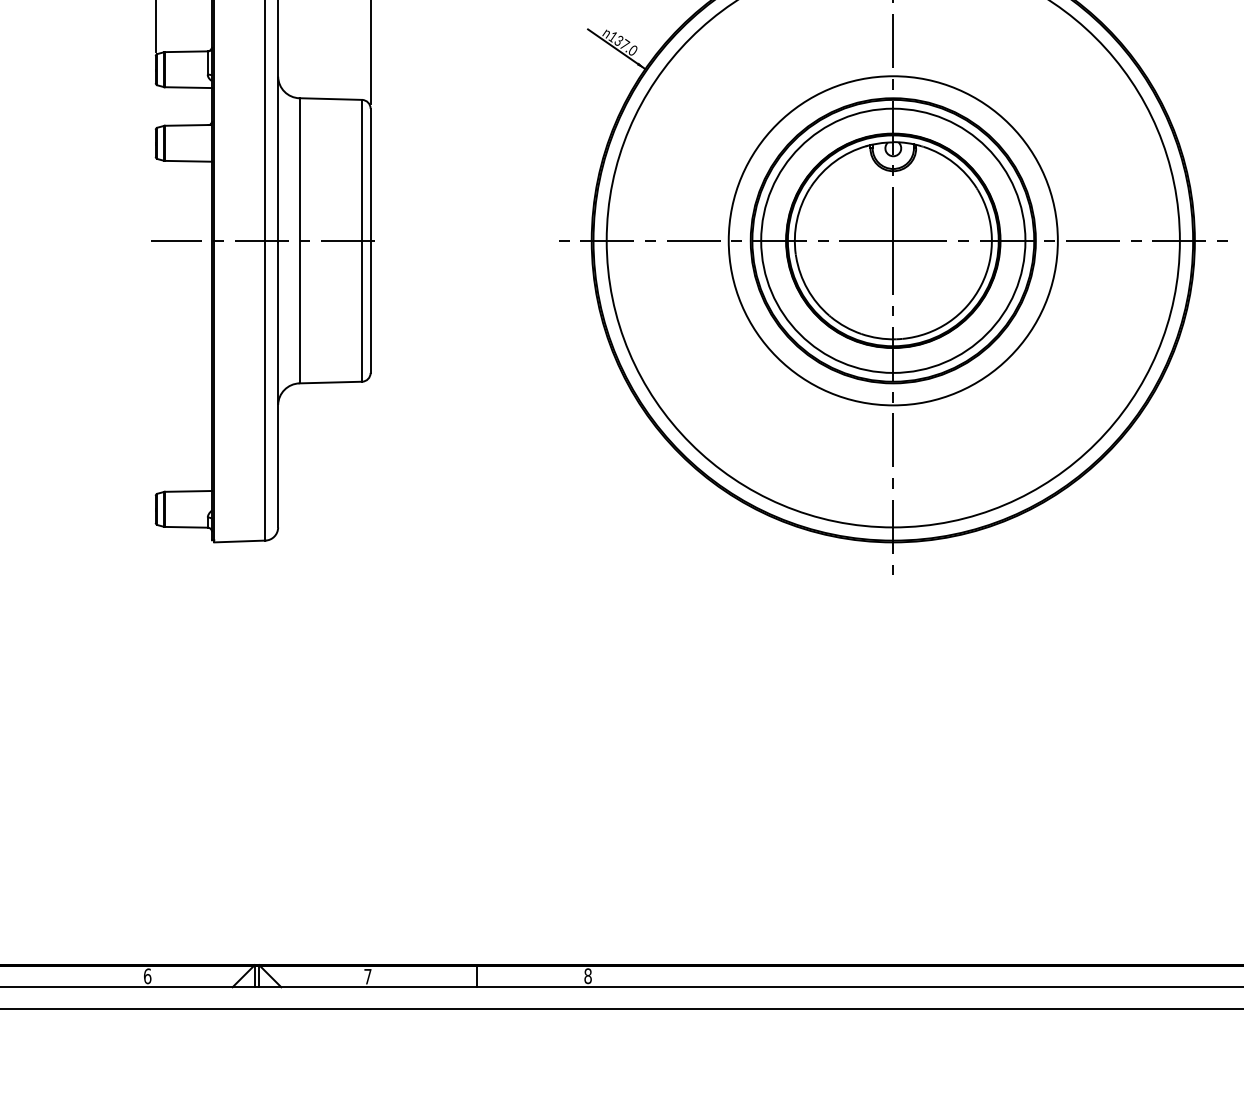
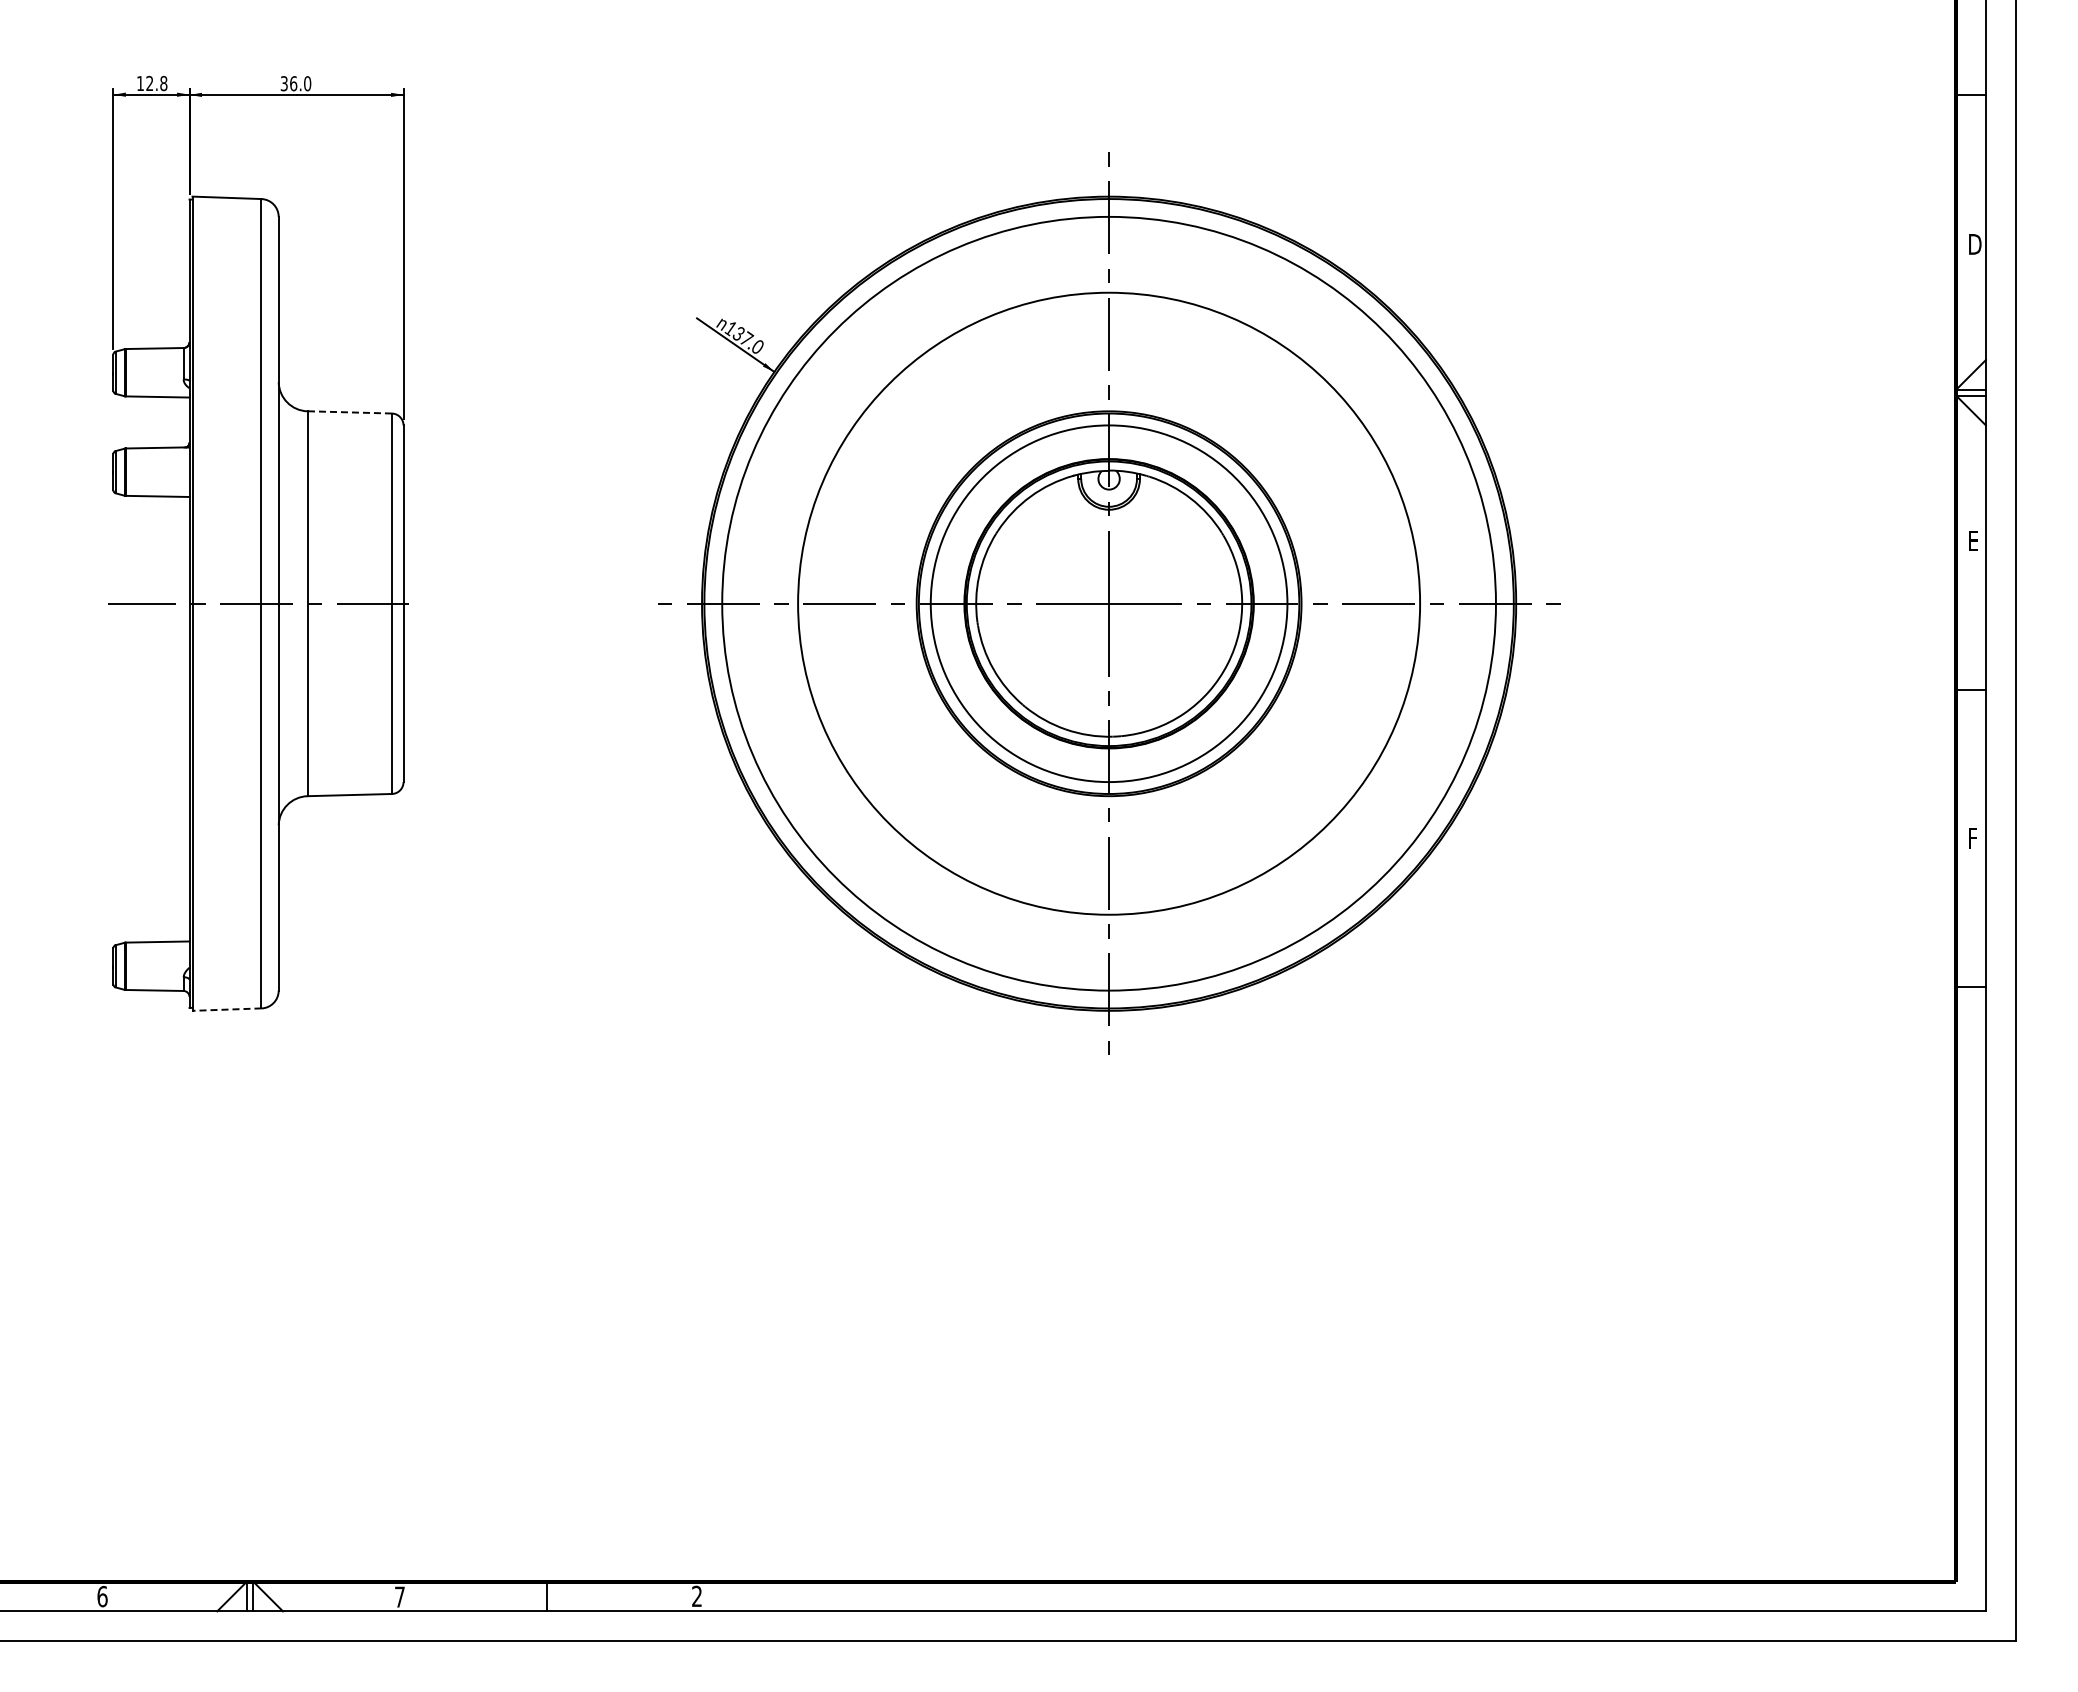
line: (330, 99) -> (349, 412), solid -> dashed
circle: (892, 240) -> (1108, 603), size x1.4
line: (239, 541) -> (226, 1009), solid -> dashed
text: (588, 976) -> (697, 1596), 8 -> 2

